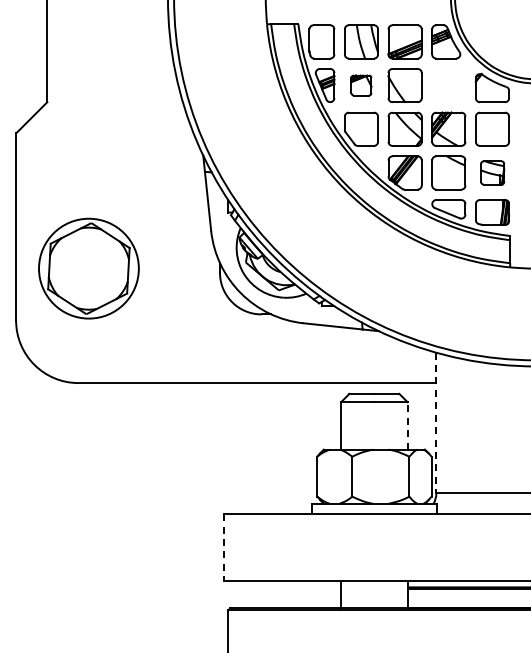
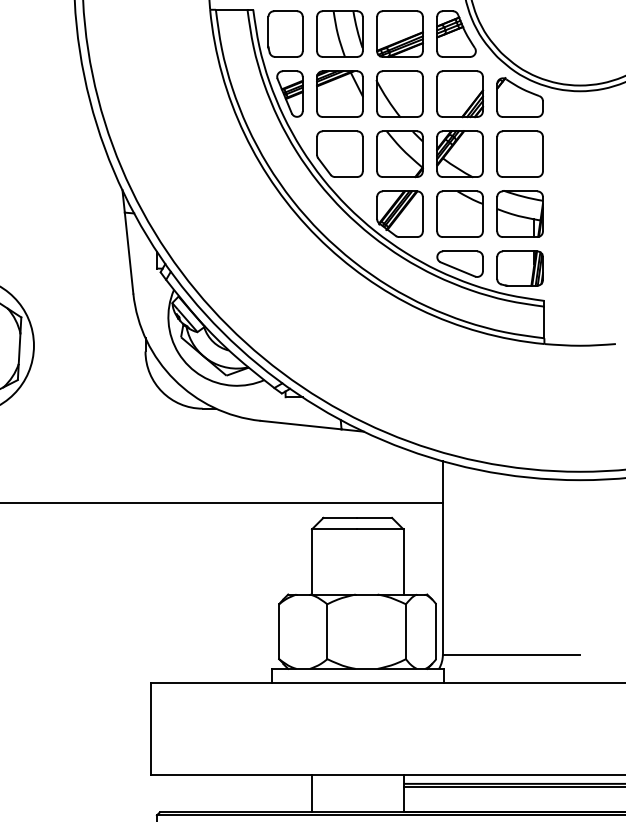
part: (361, 85) -> (340, 93), size x1.67
part: (448, 85) -> (459, 93), added
part: (492, 172) -> (520, 213), size x1.43
line: (436, 423) -> (443, 558), dashed -> solid
line: (407, 425) -> (403, 561), dashed -> solid
line: (224, 547) -> (151, 729), dashed -> solid

